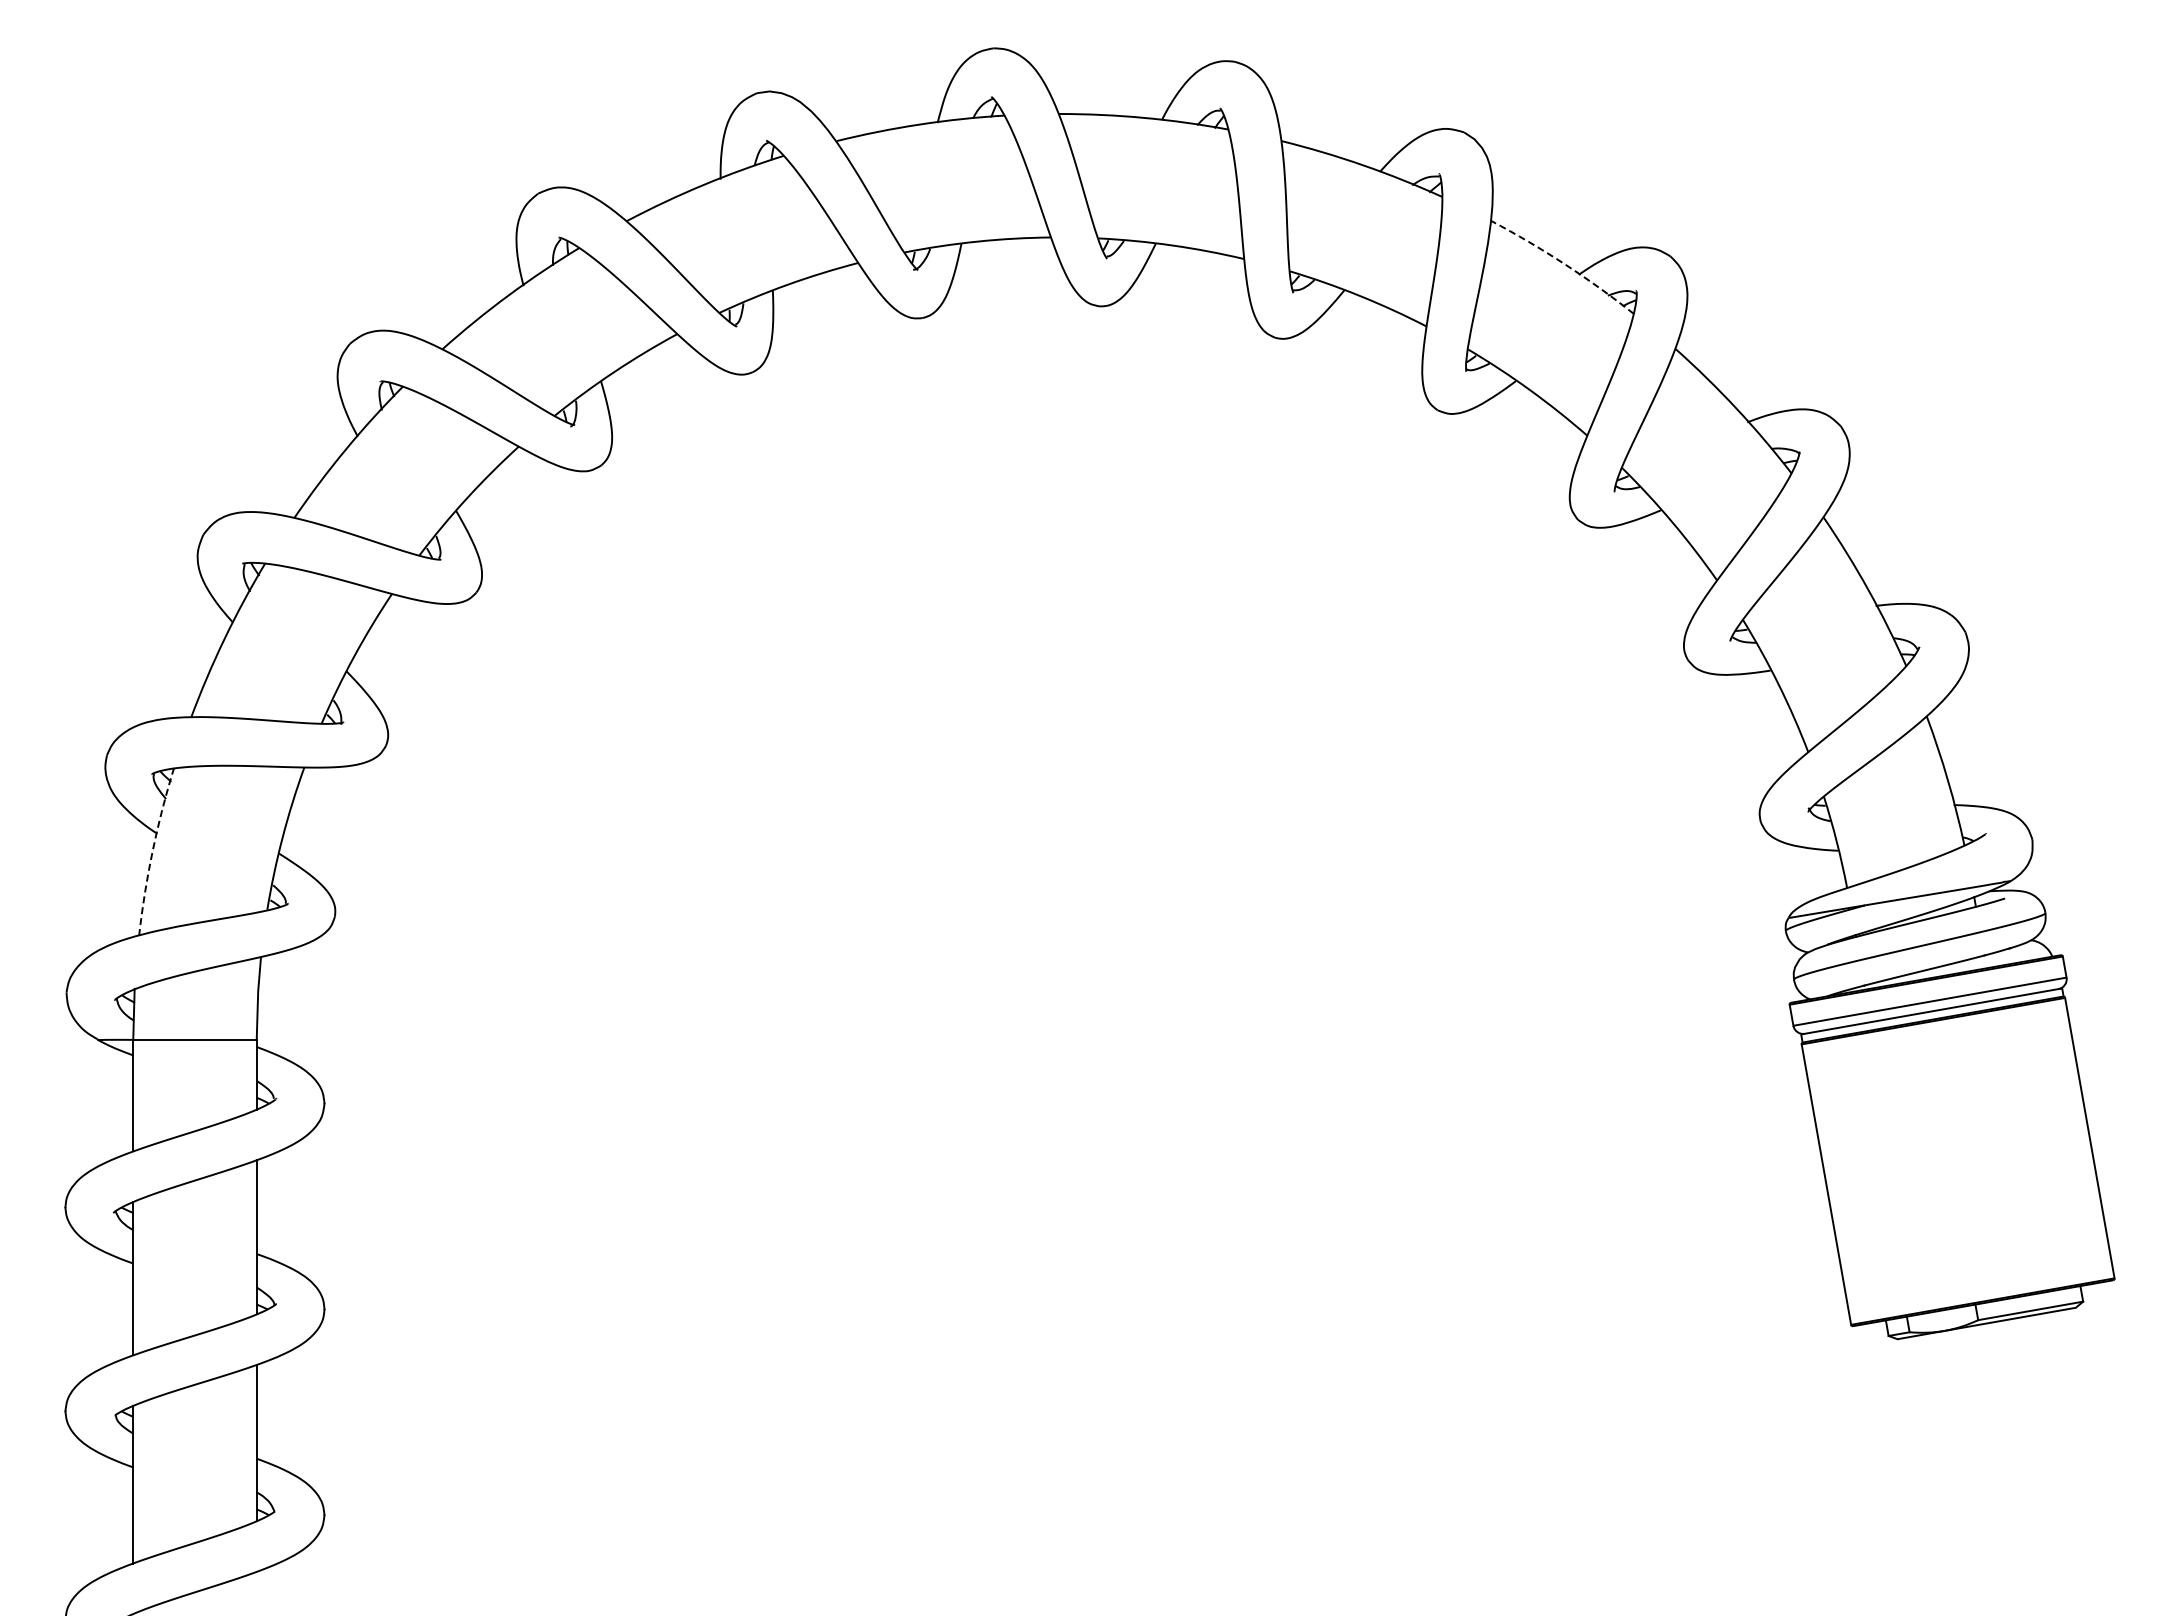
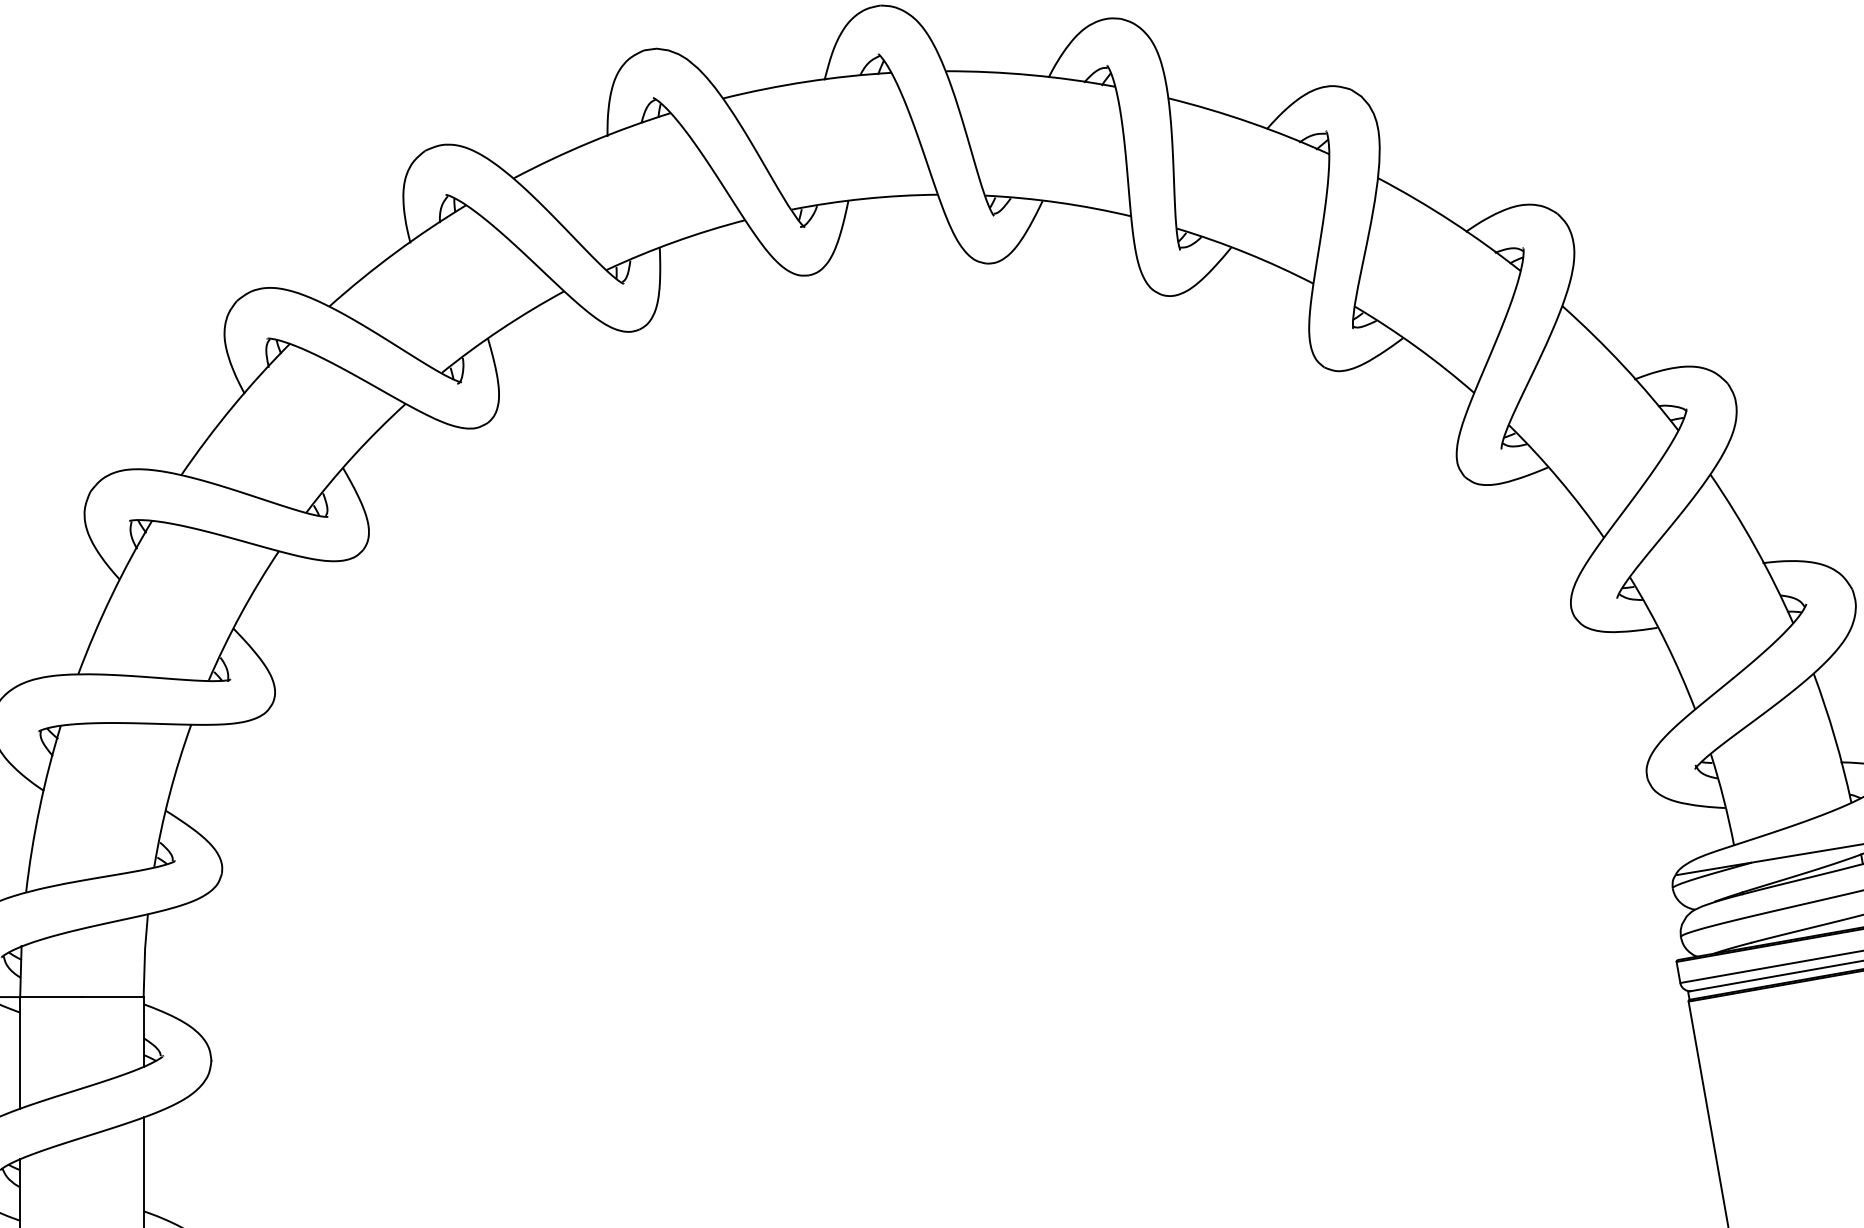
arc: (1564, 264) -> (1451, 221), dashed -> solid
arc: (152, 850) -> (39, 807), dashed -> solid

